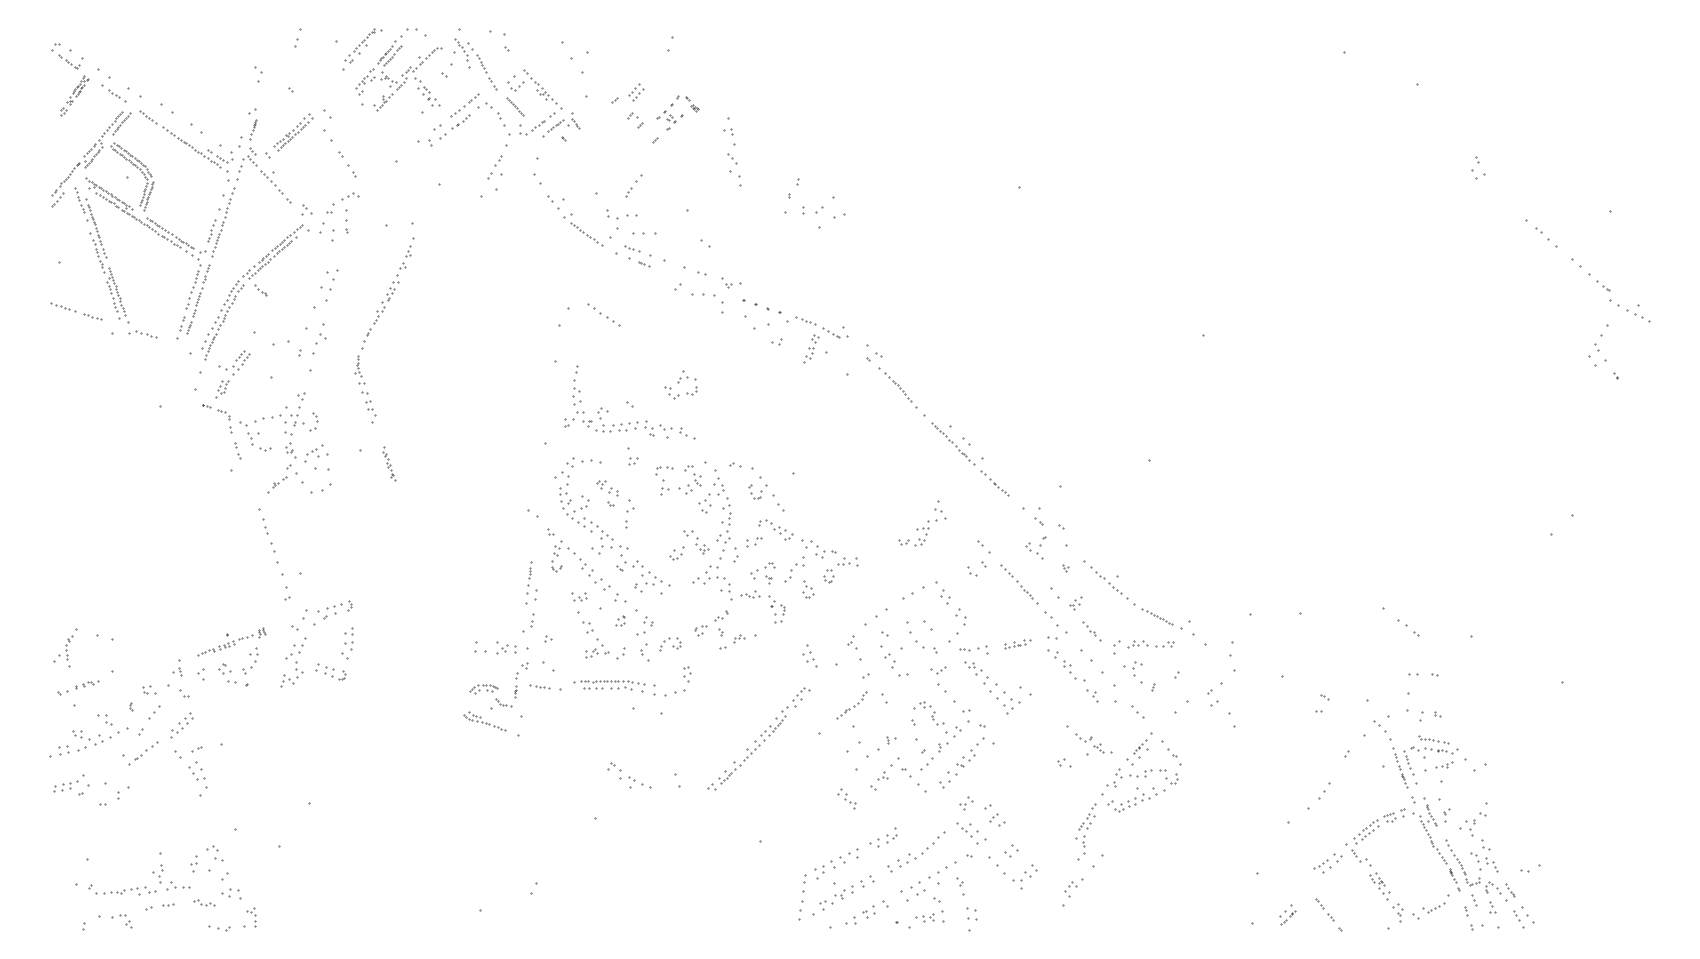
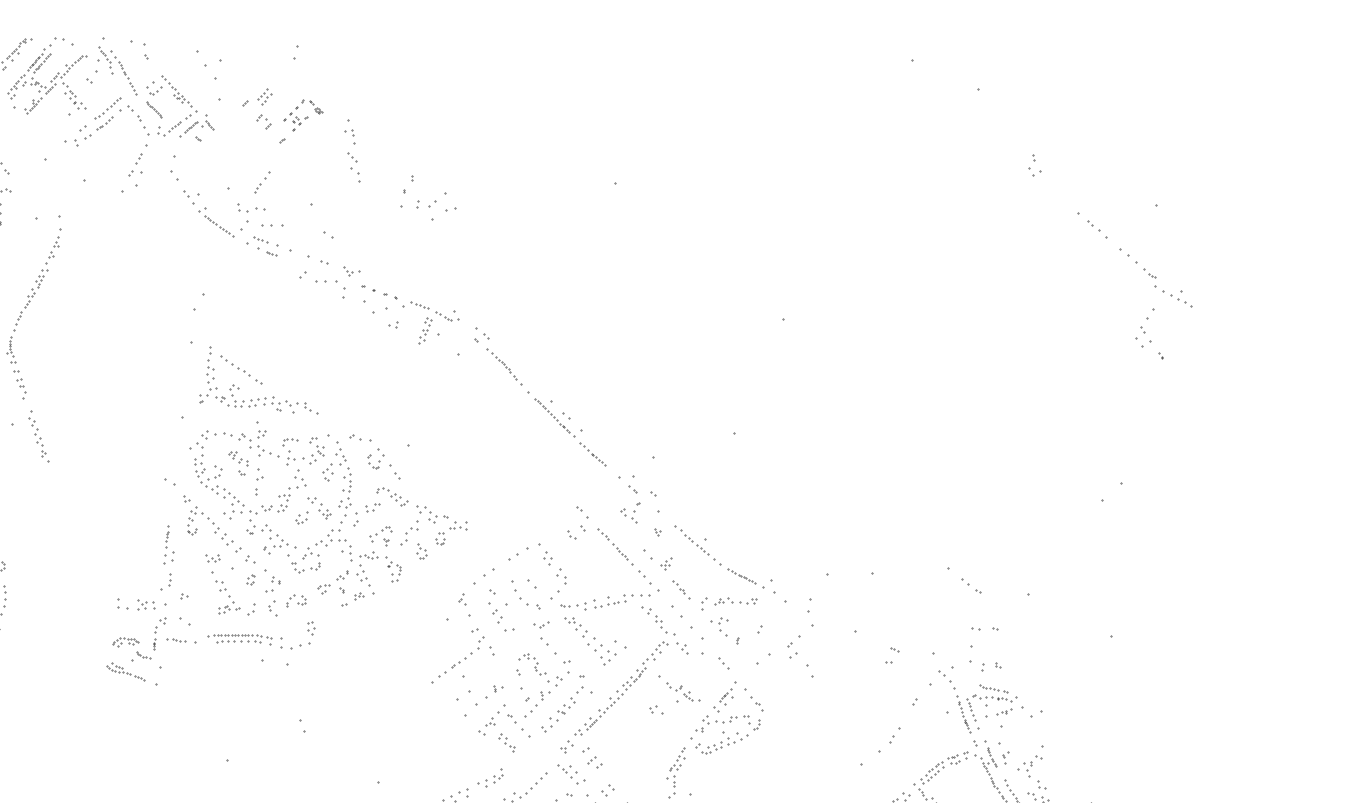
part: (603, 314) -> (234, 365), moved
part: (680, 384) -> (305, 560), moved
part: (389, 463) -> (39, 435), size x1.67
part: (922, 523) -> (284, 490), moved
part: (1017, 643) -> (613, 600), size x1.67
part: (809, 655) -> (362, 574), moved
part: (851, 704) -> (461, 656), size x1.67
part: (758, 738) -> (620, 688), moved
part: (629, 775) -> (258, 445), moved
part: (846, 798) -> (506, 742), moved

